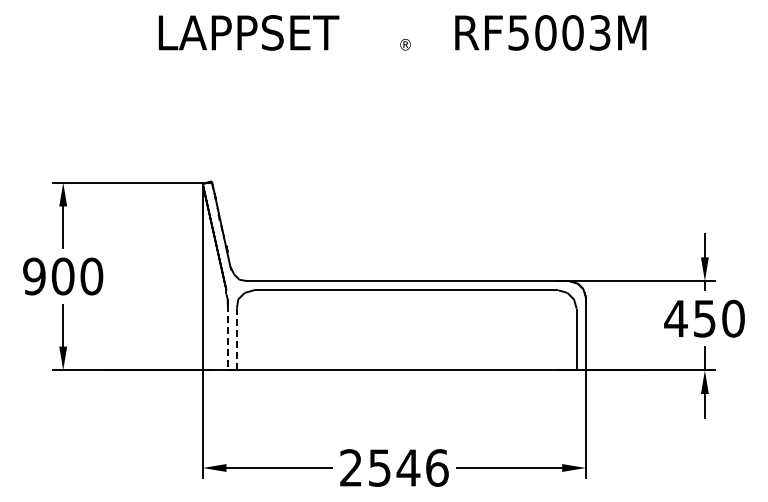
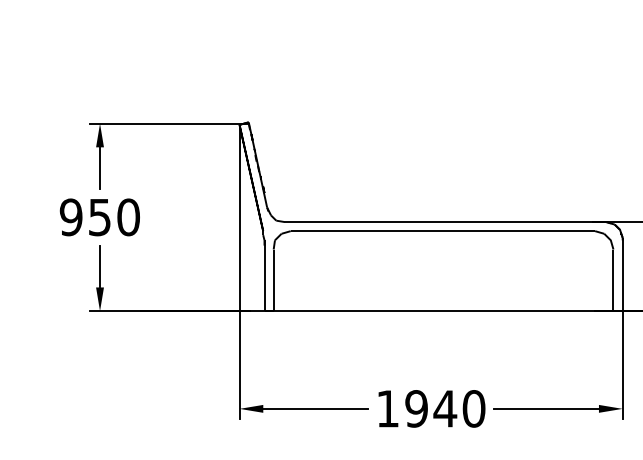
text: (62, 276) -> (99, 217), 900 -> 950
line: (227, 337) -> (264, 278), dashed -> solid
line: (236, 339) -> (273, 280), dashed -> solid
text: (394, 467) -> (431, 408), 2546 -> 1940

